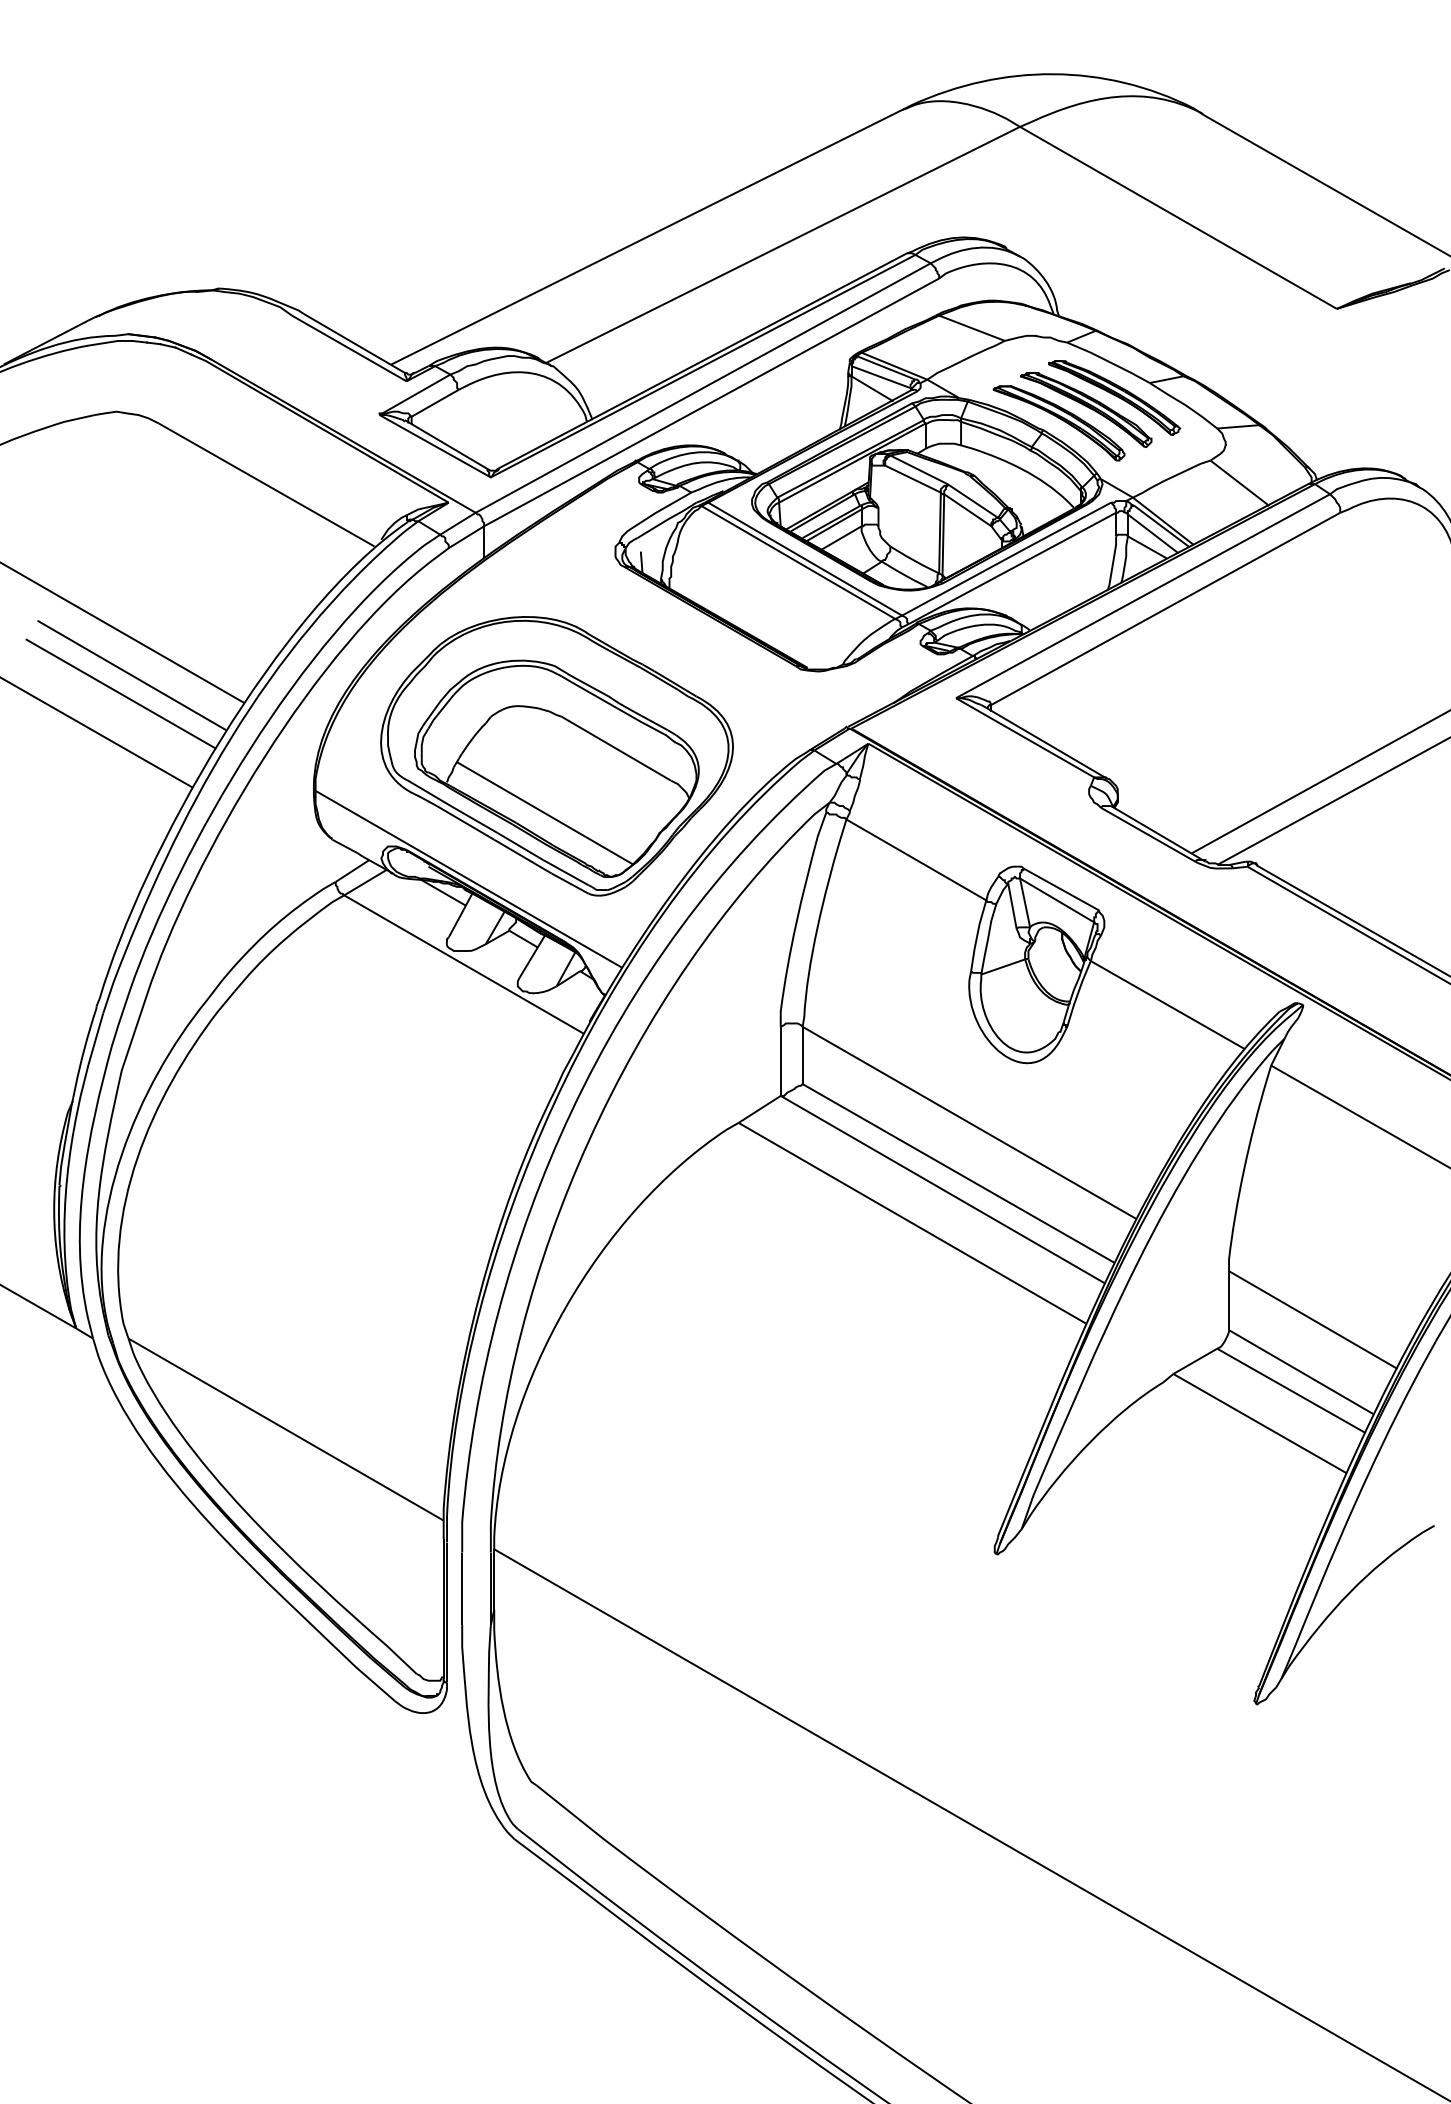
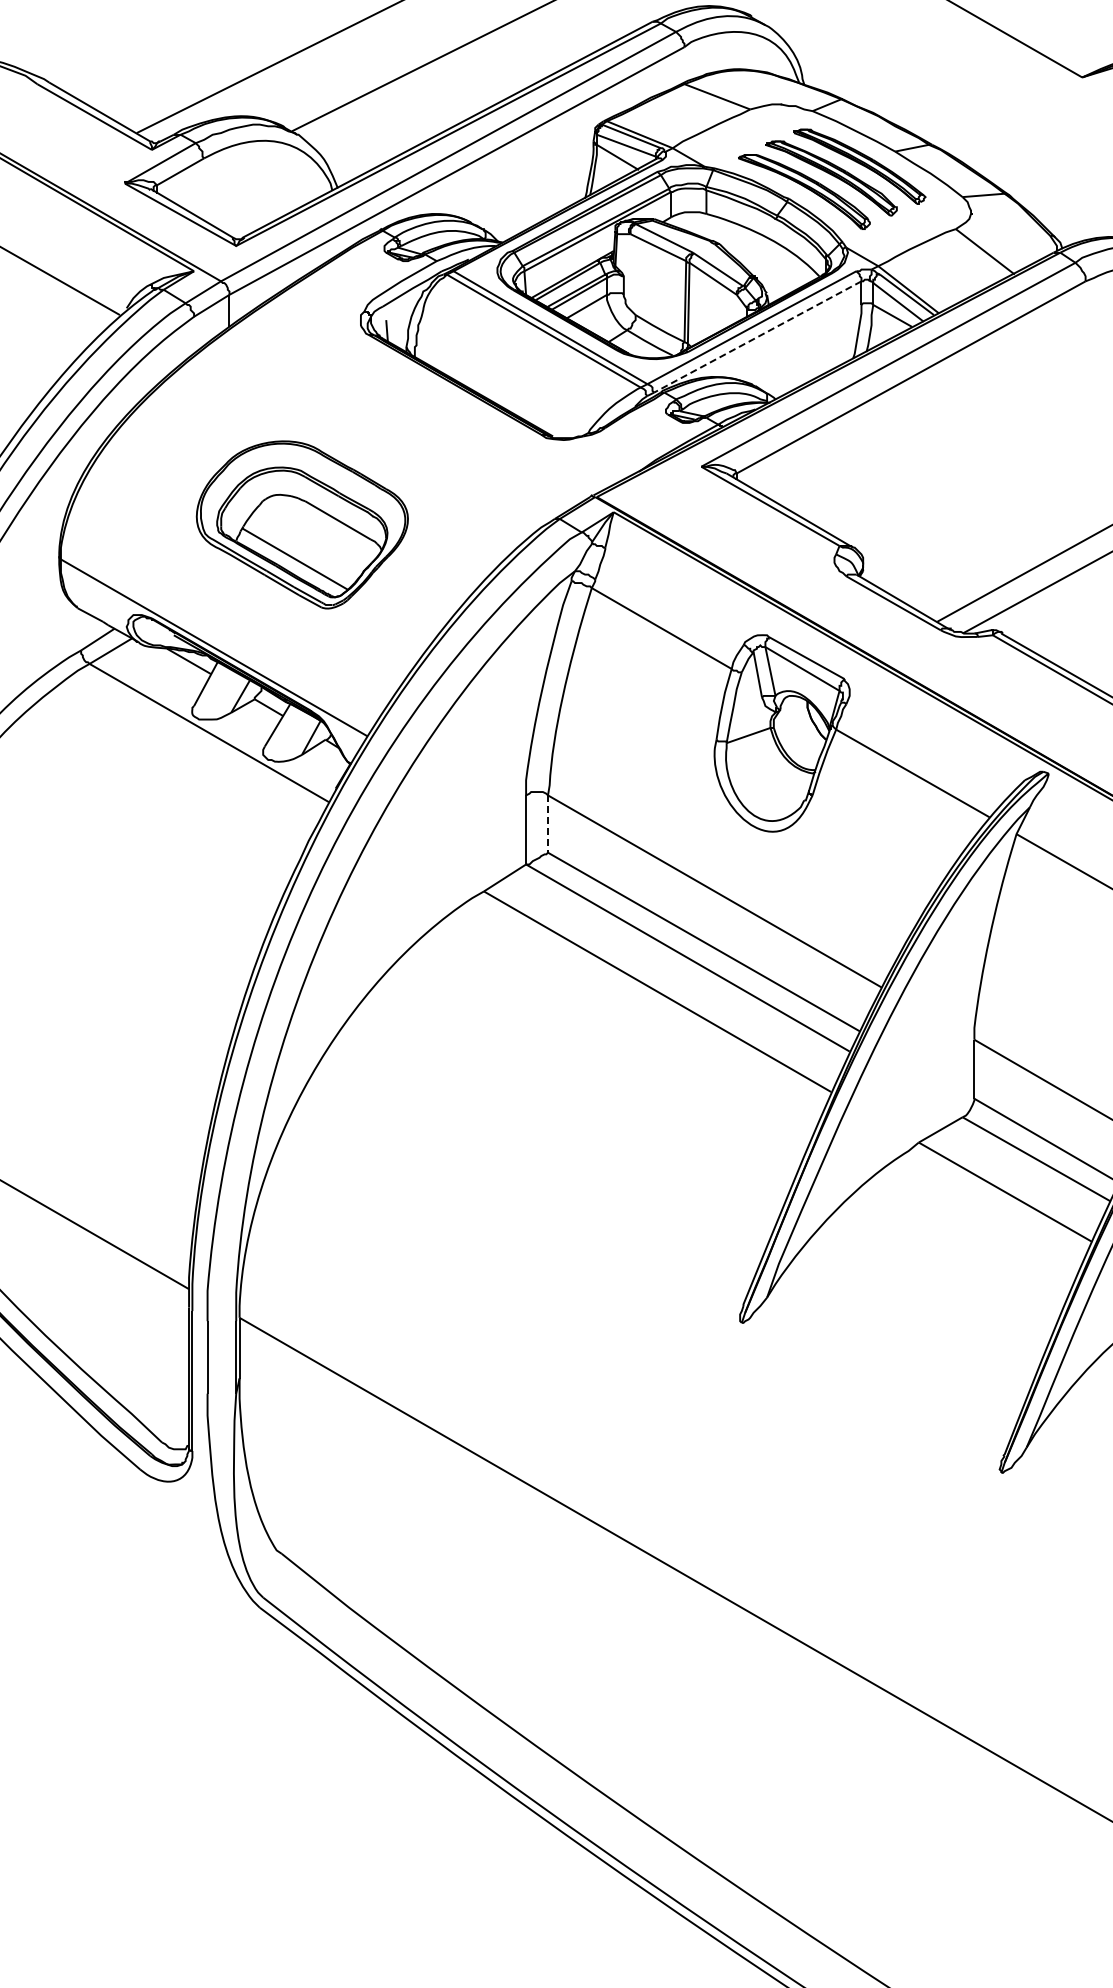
line: (1011, 569) -> (756, 338), solid -> dashed
part: (556, 756) -> (301, 525), size x0.6
line: (802, 1055) -> (547, 824), solid -> dashed

